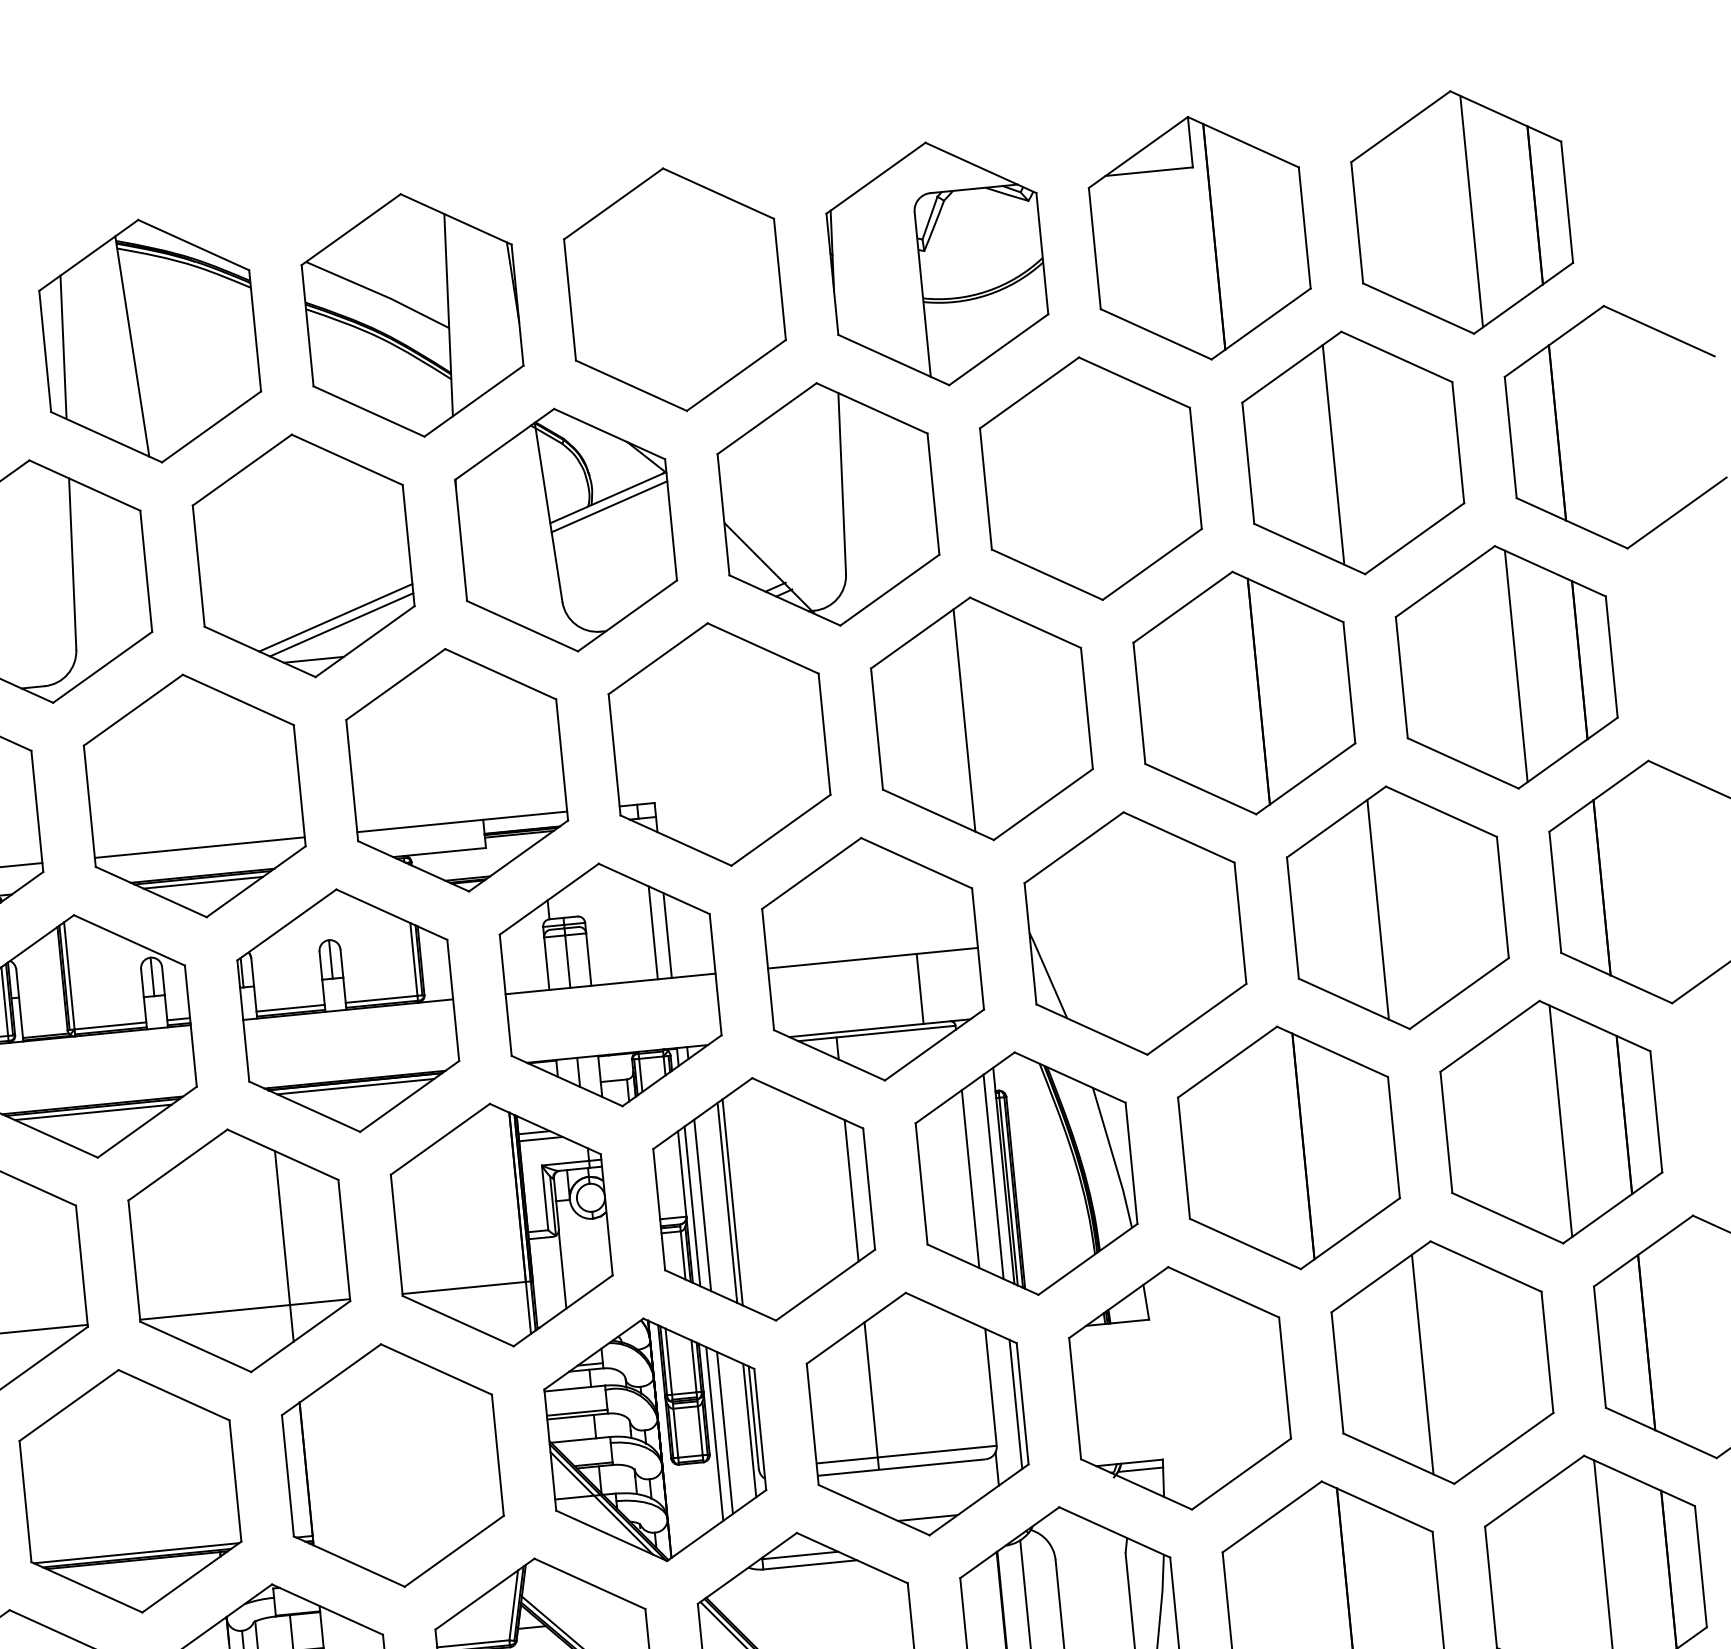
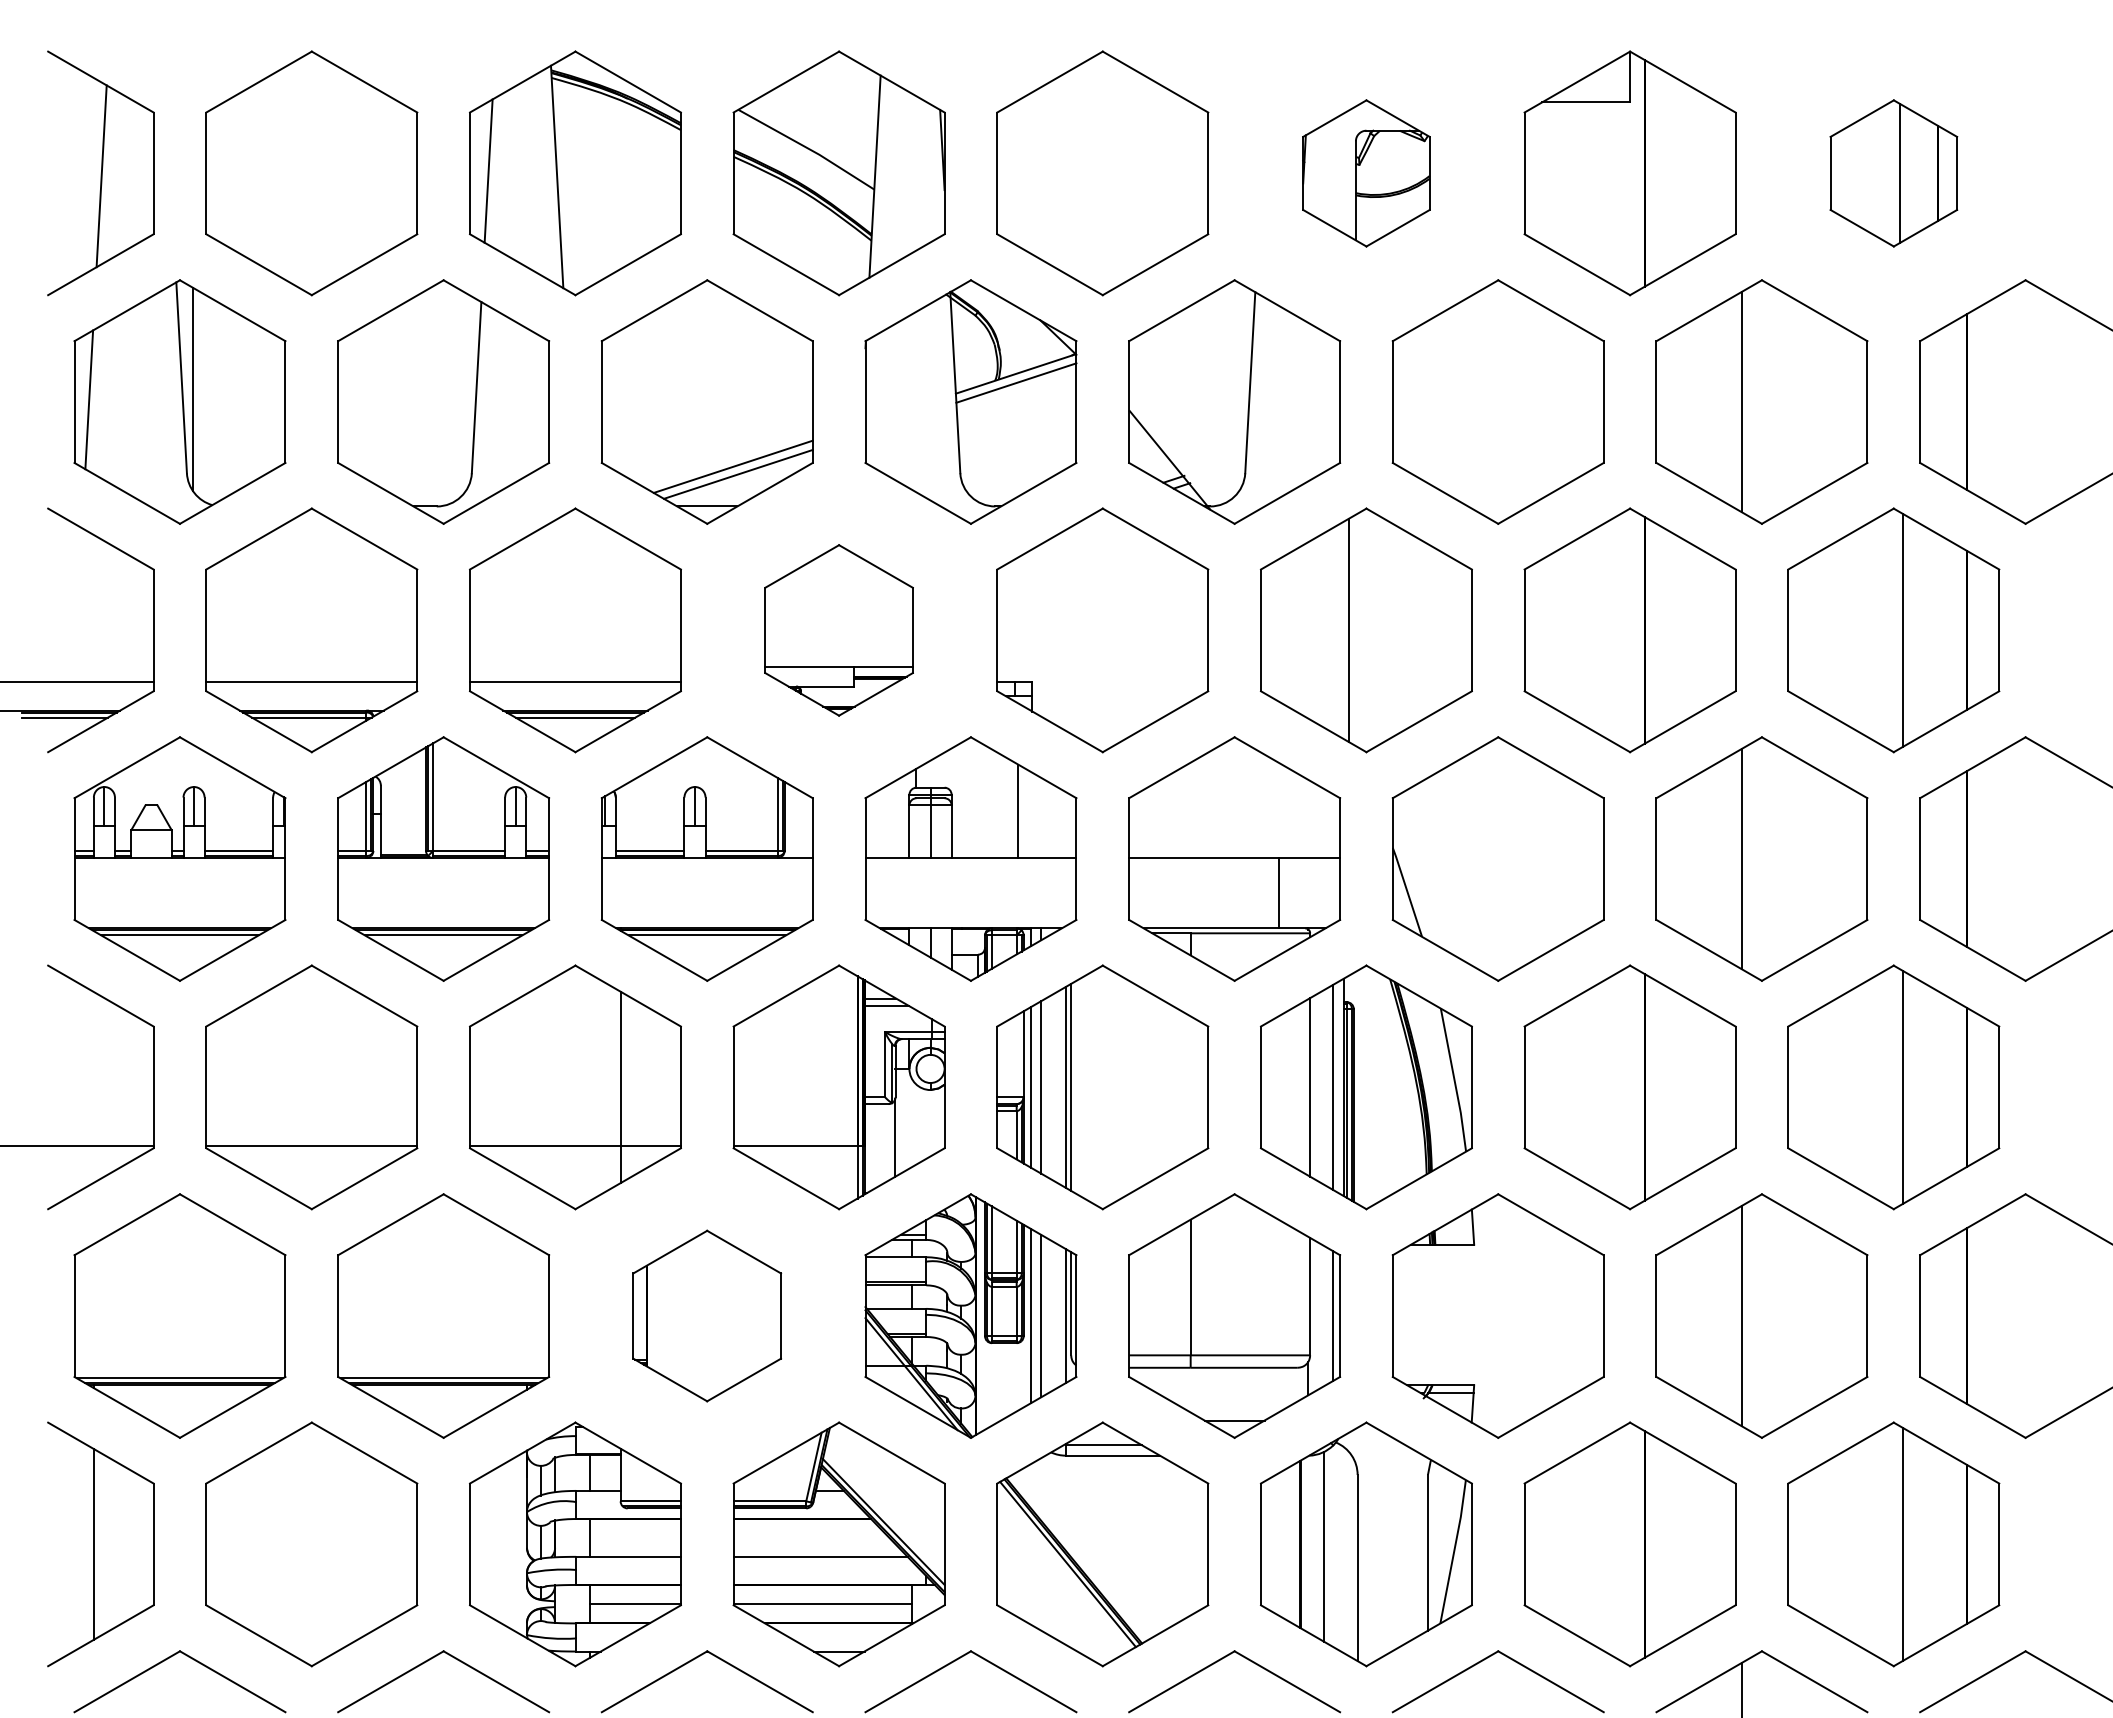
part: (1461, 212) -> (1893, 173), size x0.6
part: (937, 264) -> (1366, 173), size x0.6
part: (456, 770) -> (838, 630), size x0.7
line: (667, 935) -> (1032, 815), removed
line: (851, 1190) -> (1190, 1087), removed
part: (392, 1465) -> (706, 1315), size x0.7

